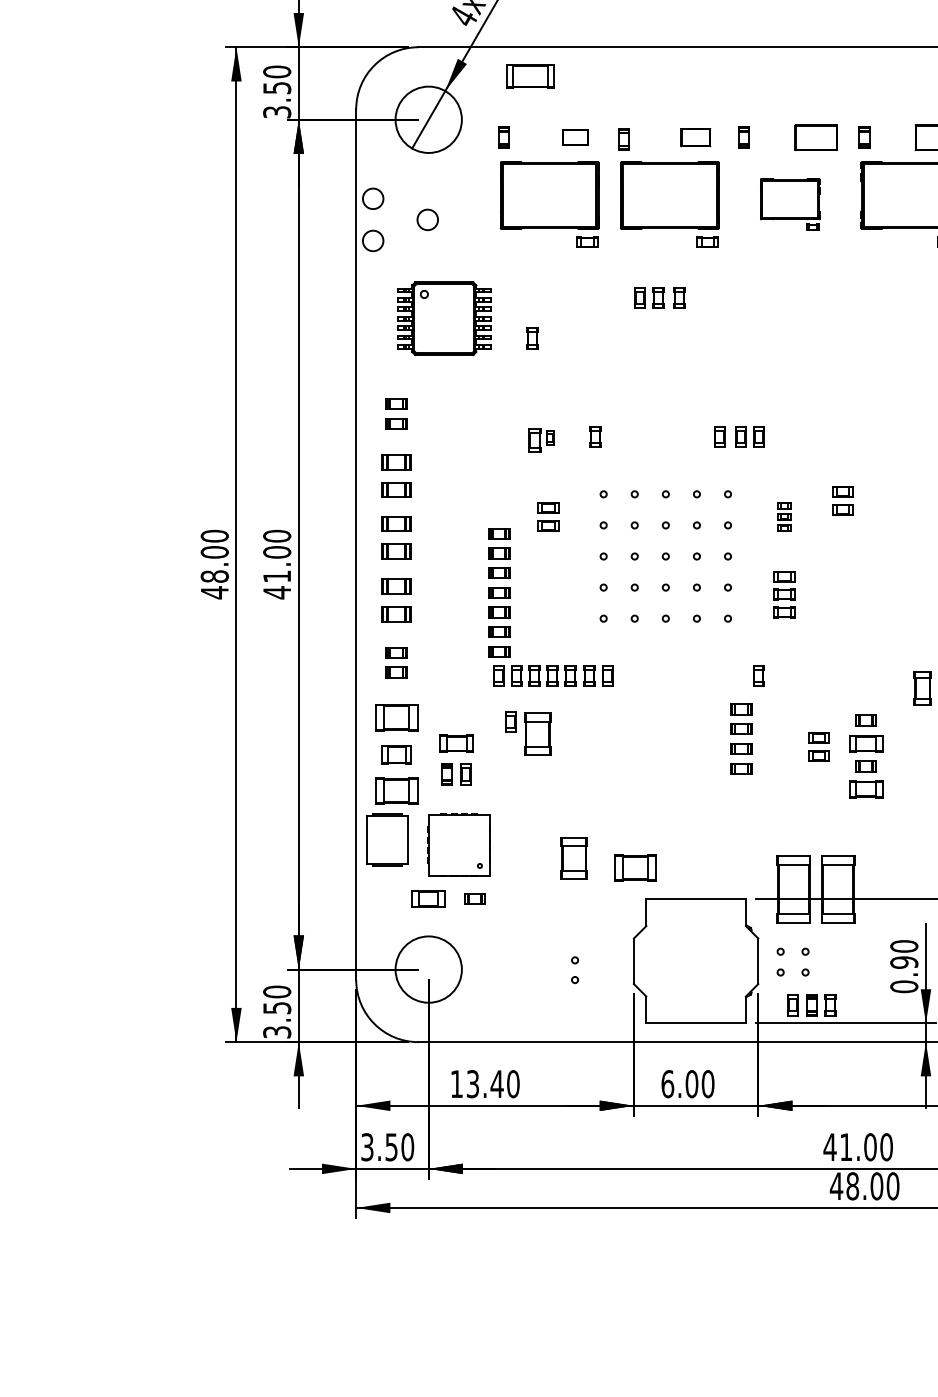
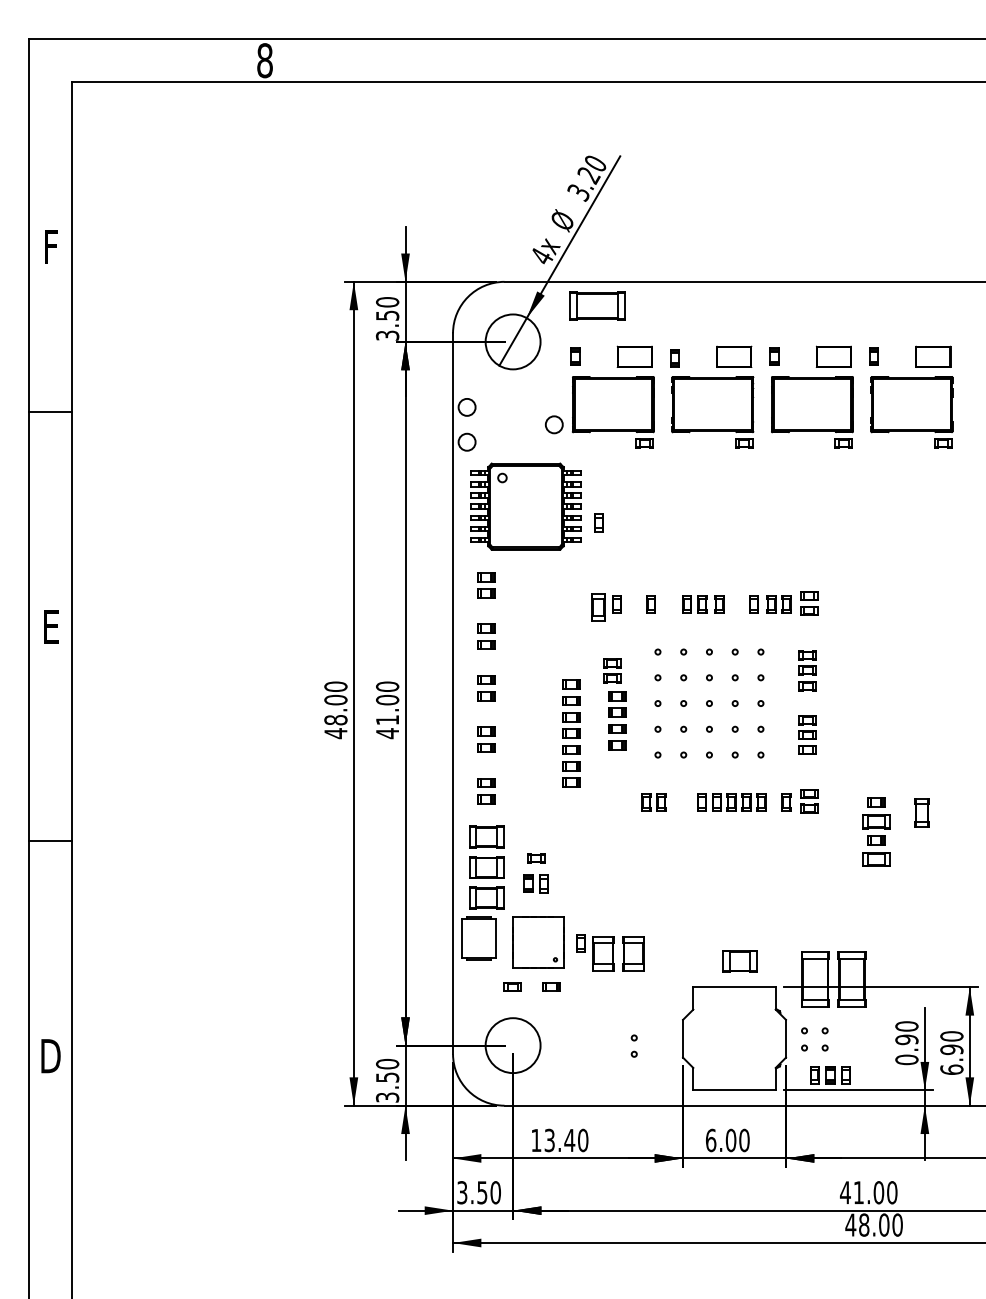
part: (530, 75) -> (597, 305), size x1.43
part: (575, 137) -> (634, 356), size x1.67
part: (696, 137) -> (734, 356), size x1.43
part: (790, 205) -> (812, 412), size x1.67
circle: (426, 219) -> (553, 424), moved
part: (659, 298) -> (703, 604), moved
part: (443, 318) -> (525, 506), size x1.43
part: (541, 440) -> (606, 607), size x1.43
part: (396, 475) -> (486, 636), size x0.71
part: (843, 500) -> (809, 603), moved
part: (784, 516) -> (807, 670), size x1.67
part: (396, 538) -> (486, 688), size x0.71
part: (396, 599) -> (486, 739), size x0.71
part: (534, 675) -> (731, 802), moved
part: (528, 732) -> (595, 952), moved
part: (741, 738) -> (617, 720), moved
part: (456, 743) -> (536, 858), size x0.62
part: (819, 747) -> (809, 801), moved
part: (396, 754) -> (486, 867), size x1.43
part: (866, 755) -> (876, 831), moved
part: (634, 867) -> (739, 961), moved
part: (428, 898) -> (512, 986), size x0.62

